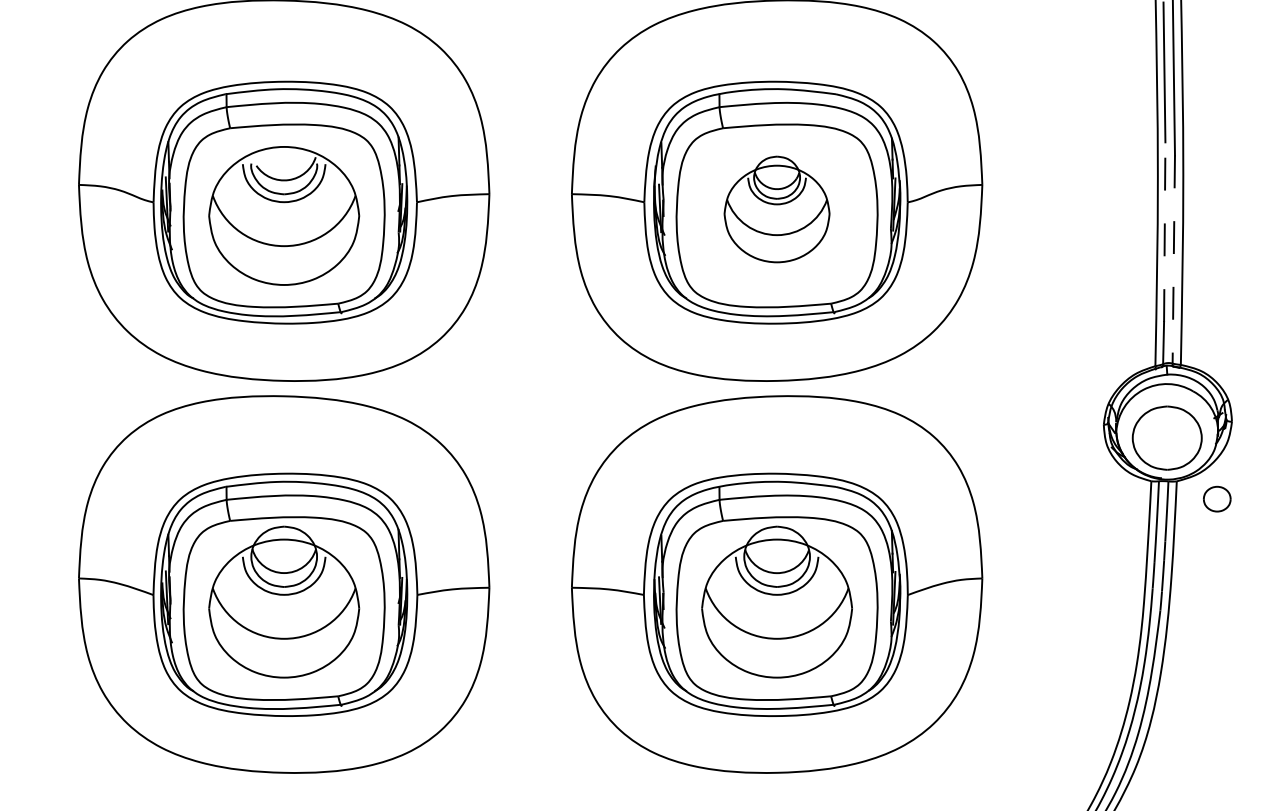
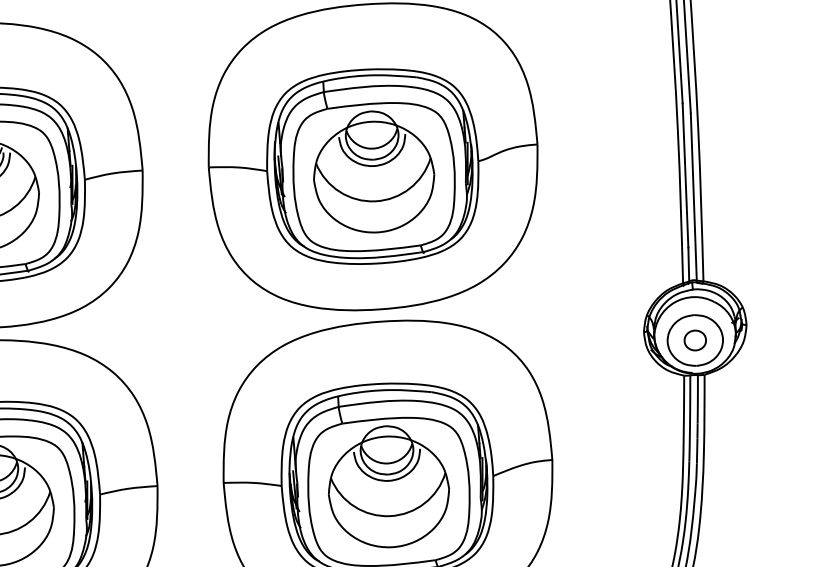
part: (776, 209) -> (373, 171), size x1.43
line: (1164, 232) -> (685, 175), dashed -> solid
line: (1173, 260) -> (693, 197), dashed -> solid
part: (1217, 498) -> (695, 339), moved

